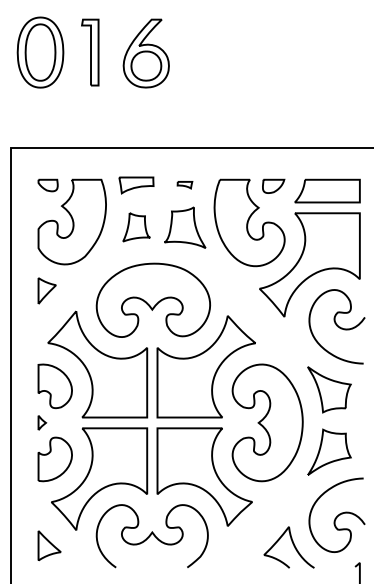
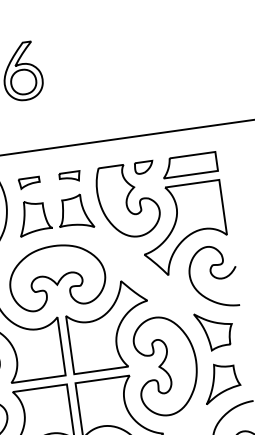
part: (184, 184) -> (69, 176), size x1.67
part: (136, 185) -> (29, 182), size x0.71
part: (136, 227) -> (34, 218), size x1.43

